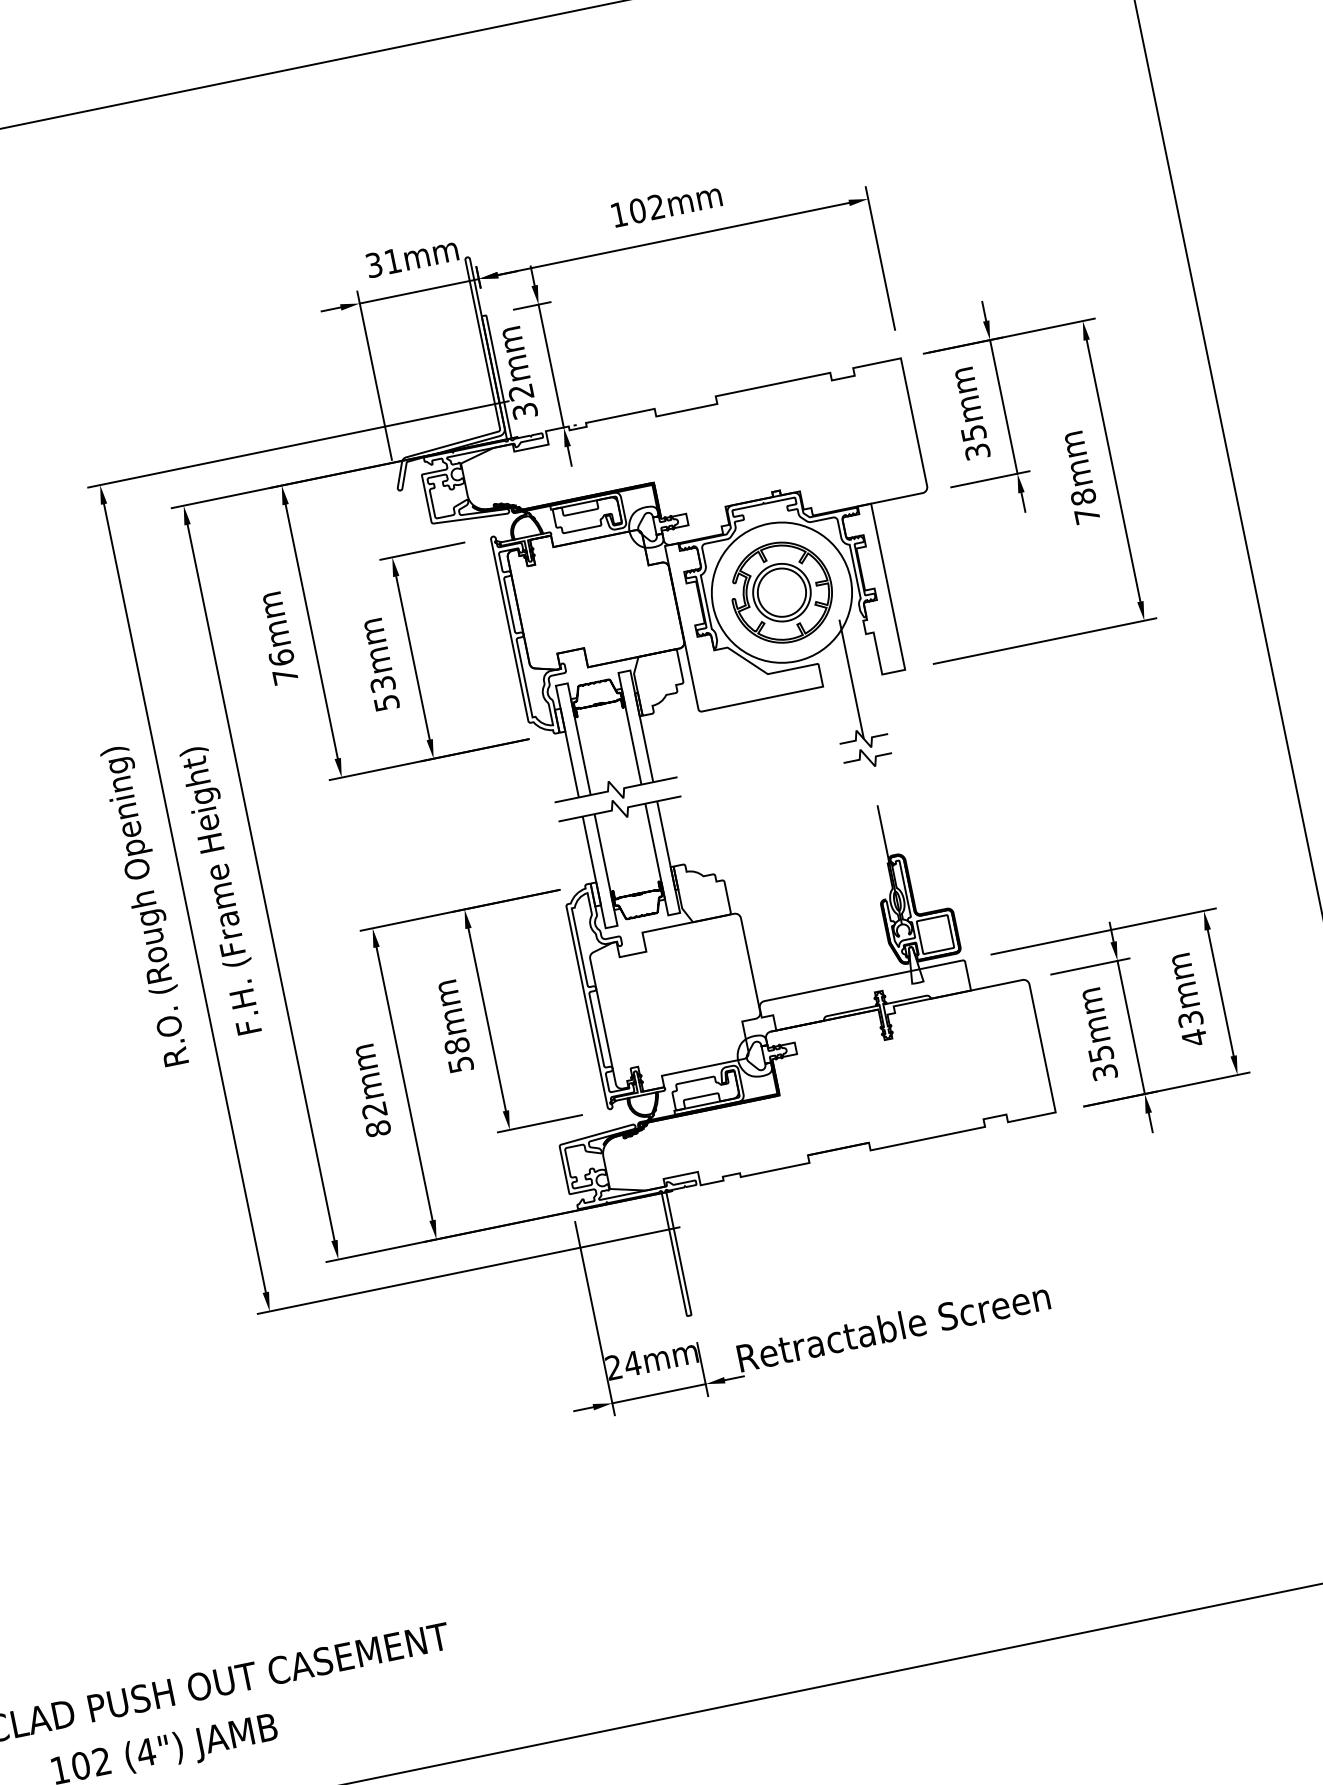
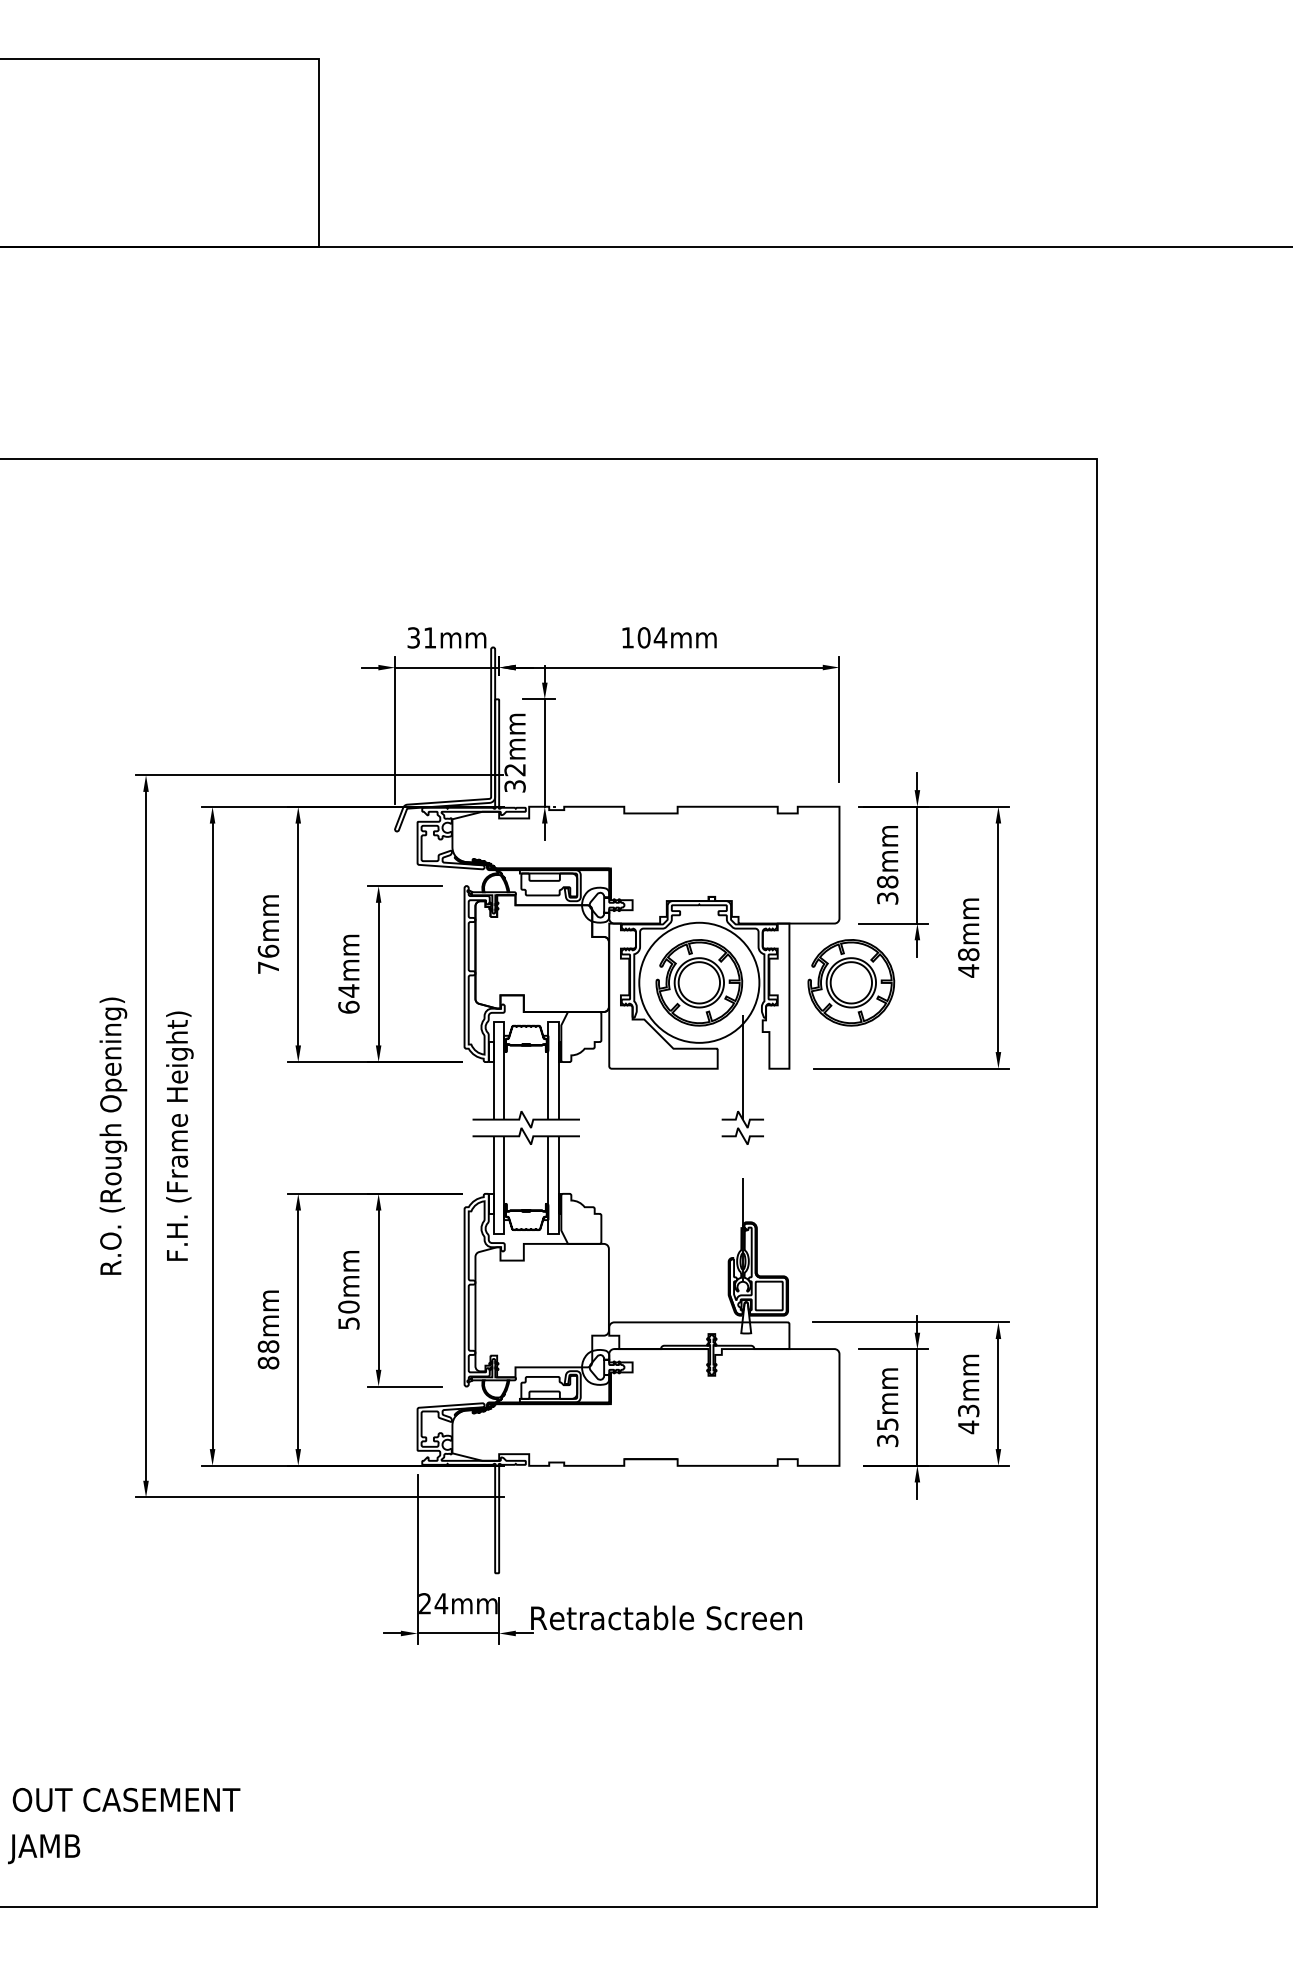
text: (656, 206) -> (660, 637), 102mm -> 104mm
text: (973, 432) -> (887, 881), 35mm -> 38mm
text: (1087, 515) -> (968, 970), 78mm -> 48mm
part: (955, 556) -> (851, 982), added
text: (384, 693) -> (348, 998), 53mm -> 64mm
text: (456, 1045) -> (348, 1306), 58mm -> 50mm
text: (374, 1109) -> (268, 1346), 82mm -> 88mm

